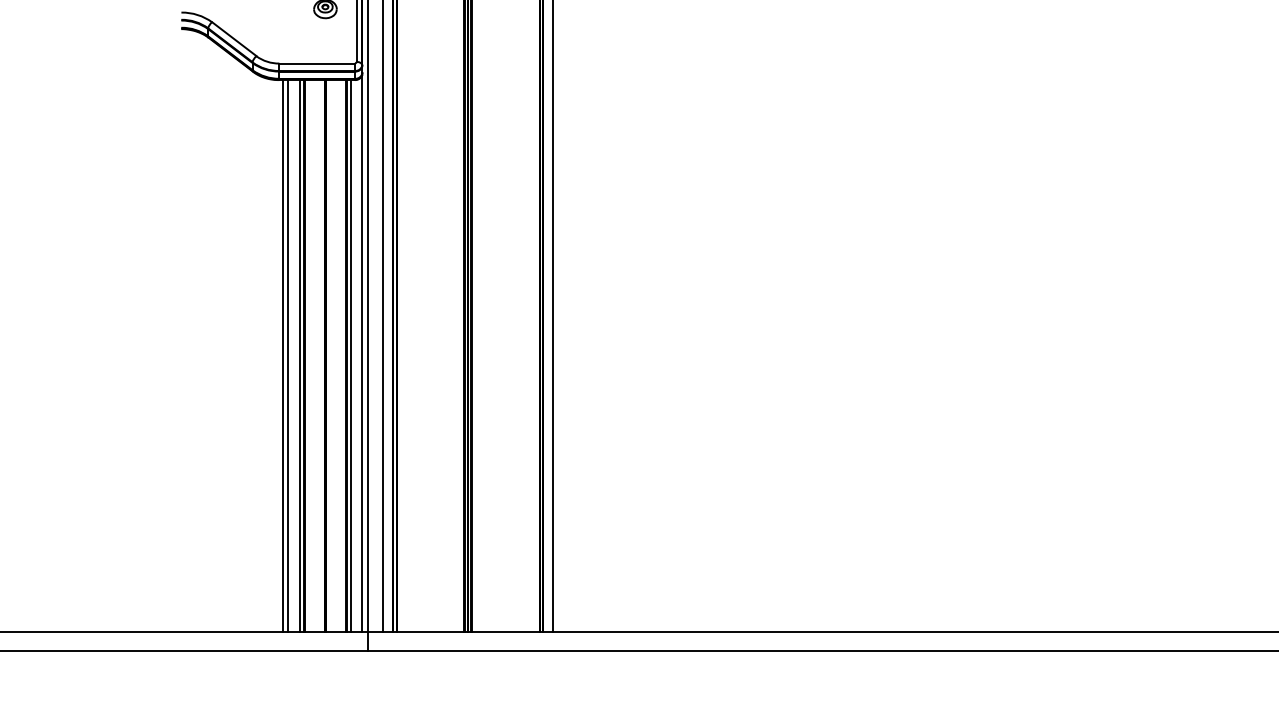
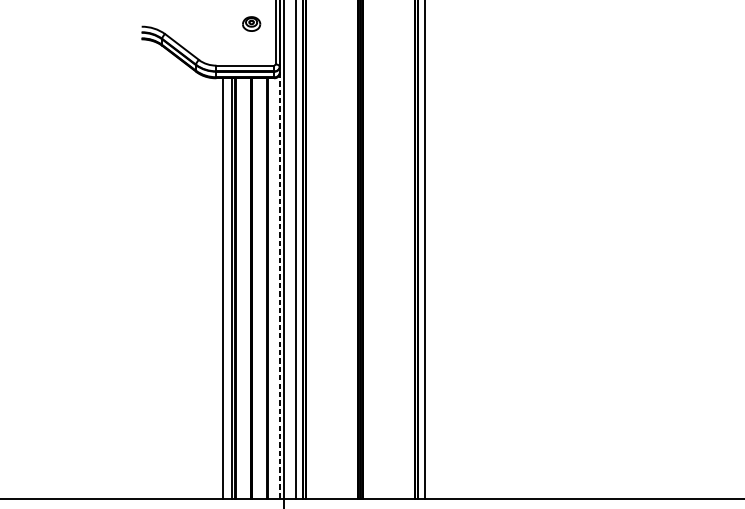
line: (362, 352) -> (279, 286), solid -> dashed
line: (282, 355) -> (218, 288), removed
line: (351, 355) -> (271, 288), removed

